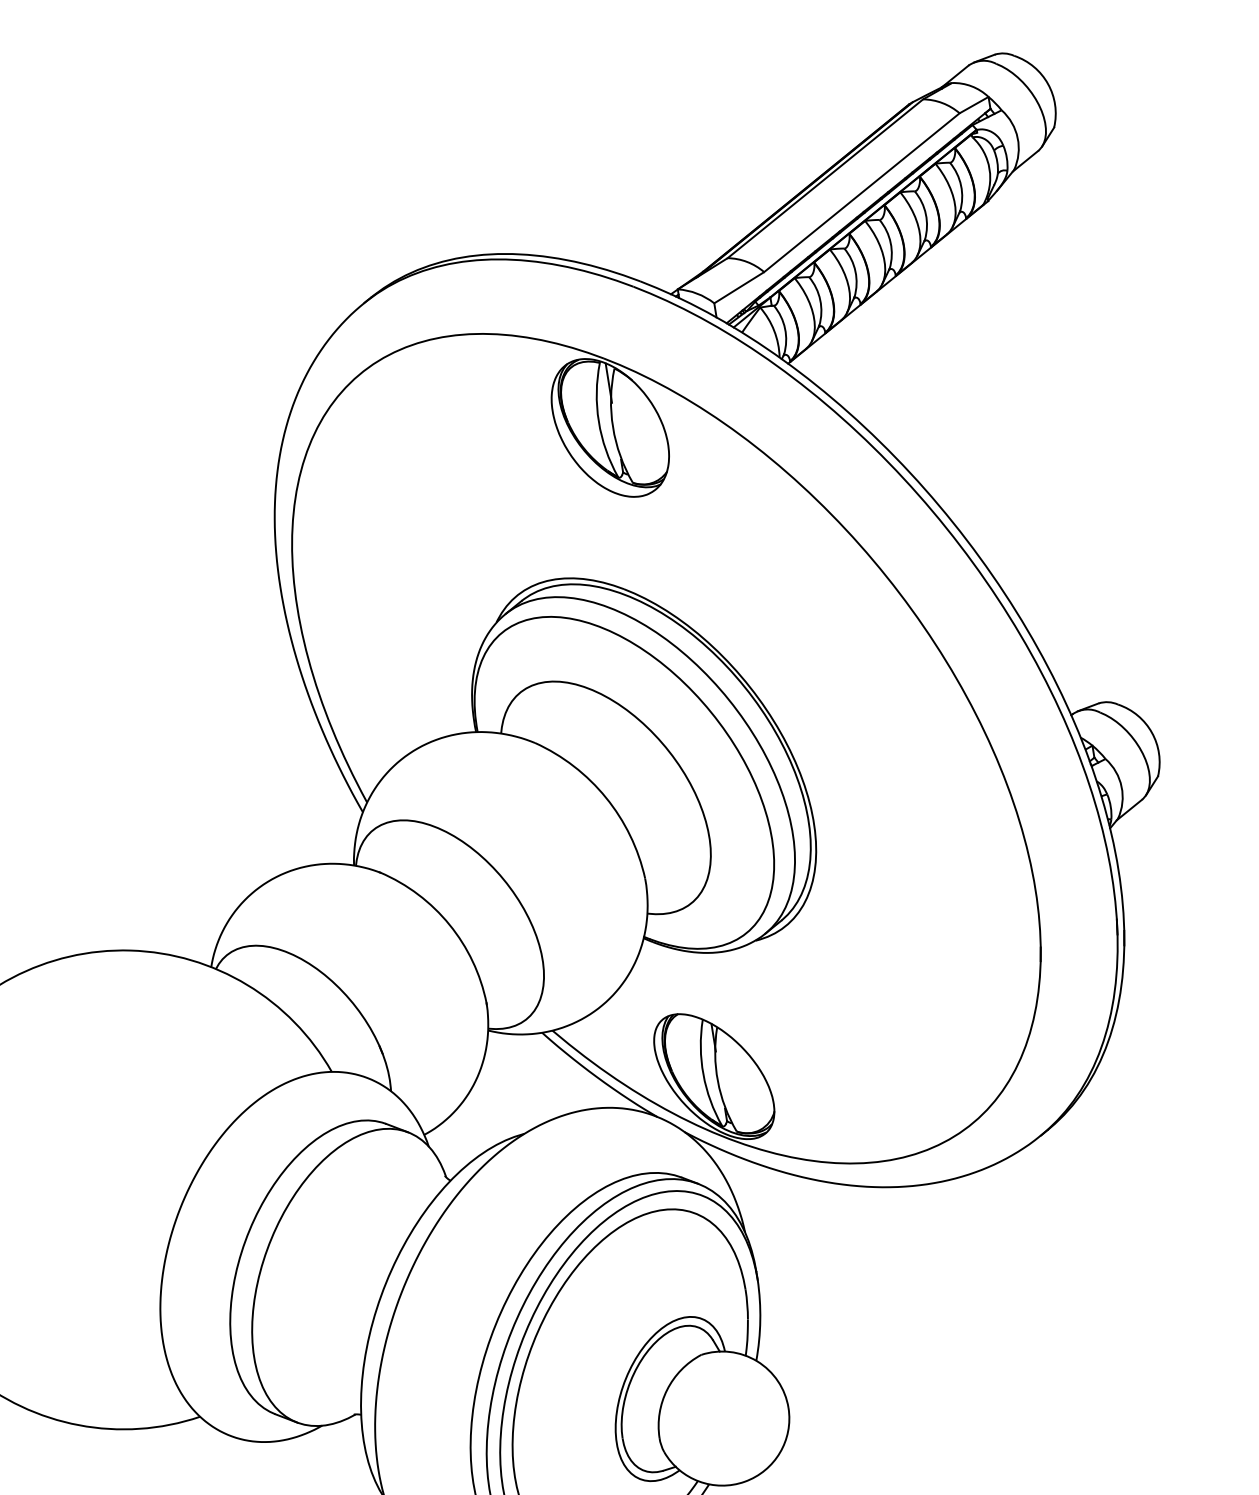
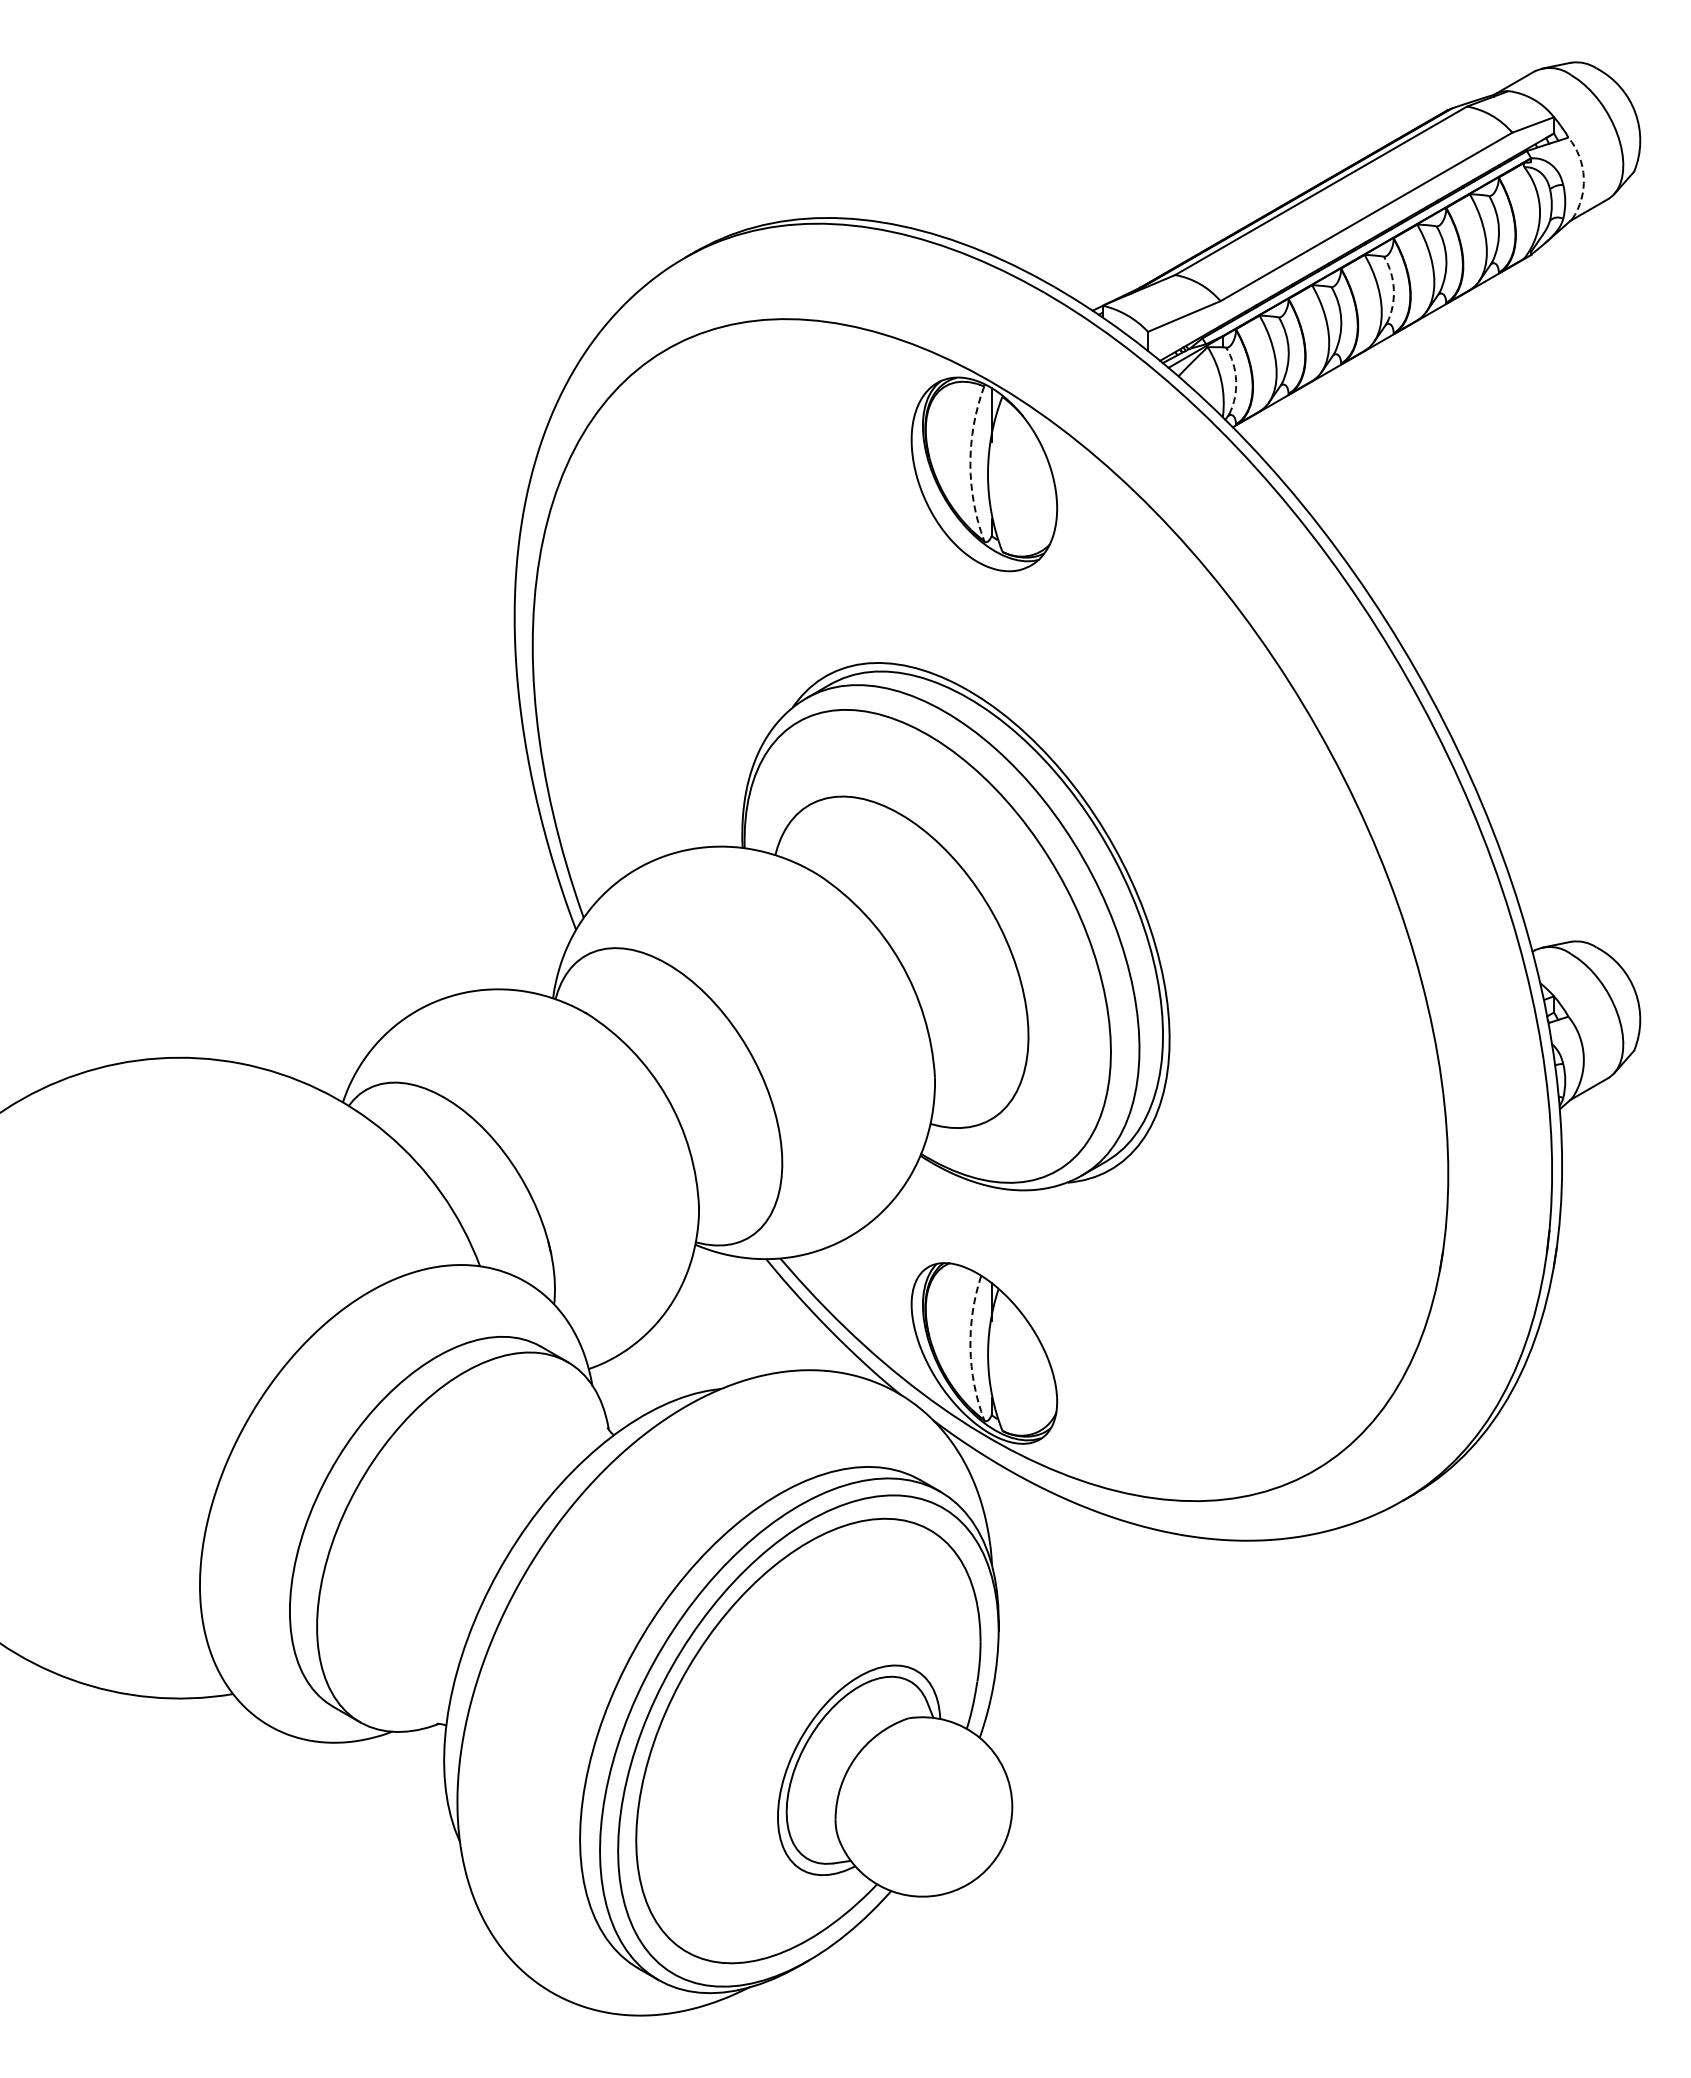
arc: (1017, 137) -> (1583, 177), solid -> dashed
arc: (890, 243) -> (1393, 289), solid -> dashed
arc: (785, 328) -> (1236, 380), solid -> dashed
arc: (598, 421) -> (970, 463), solid -> dashed
arc: (703, 1074) -> (970, 1348), solid -> dashed

